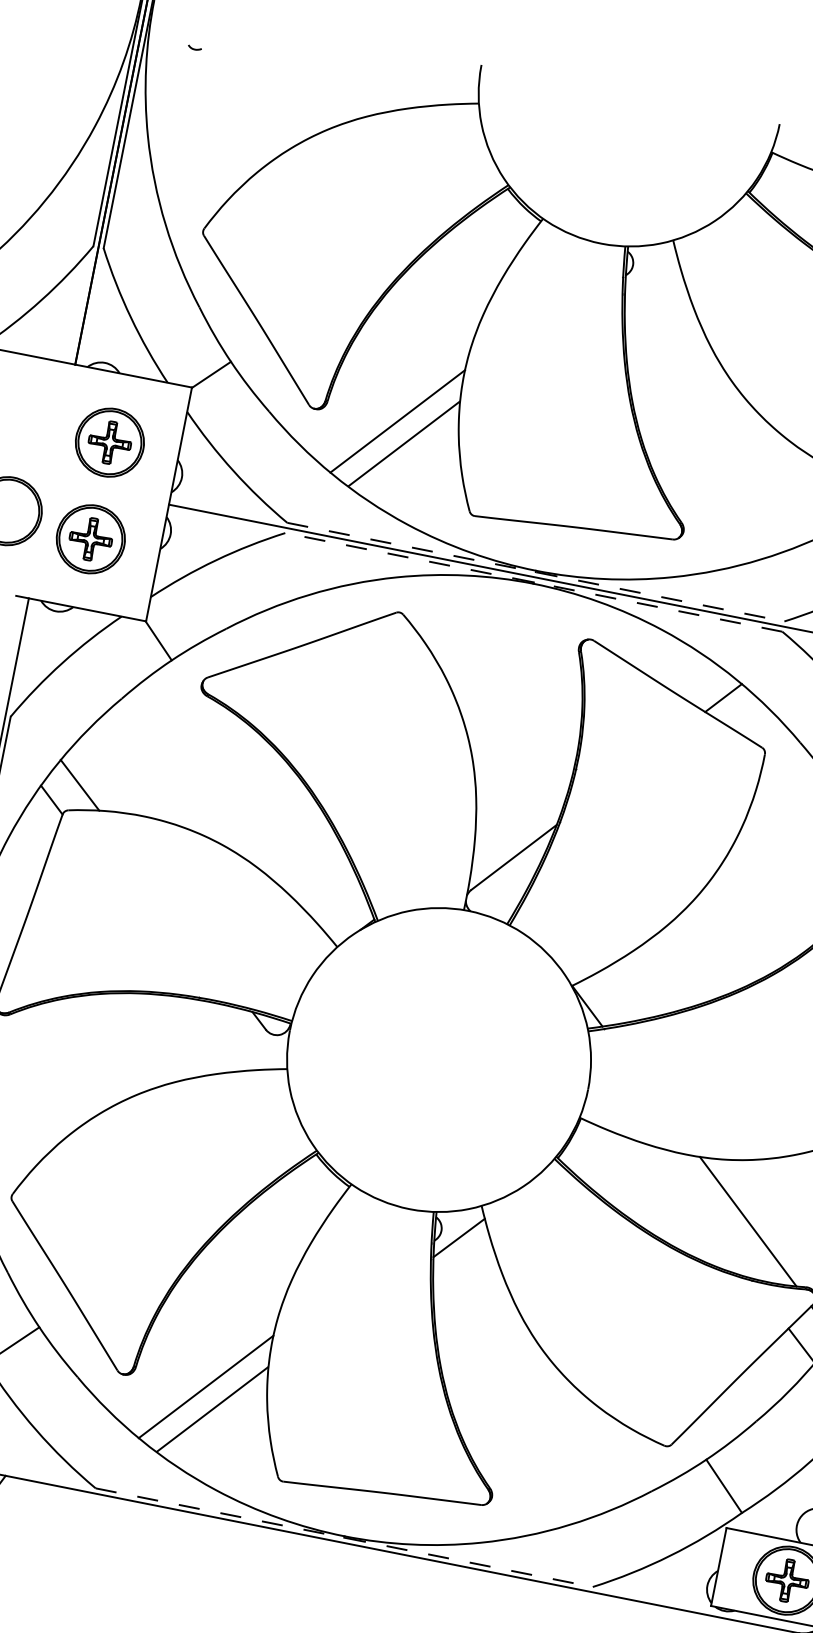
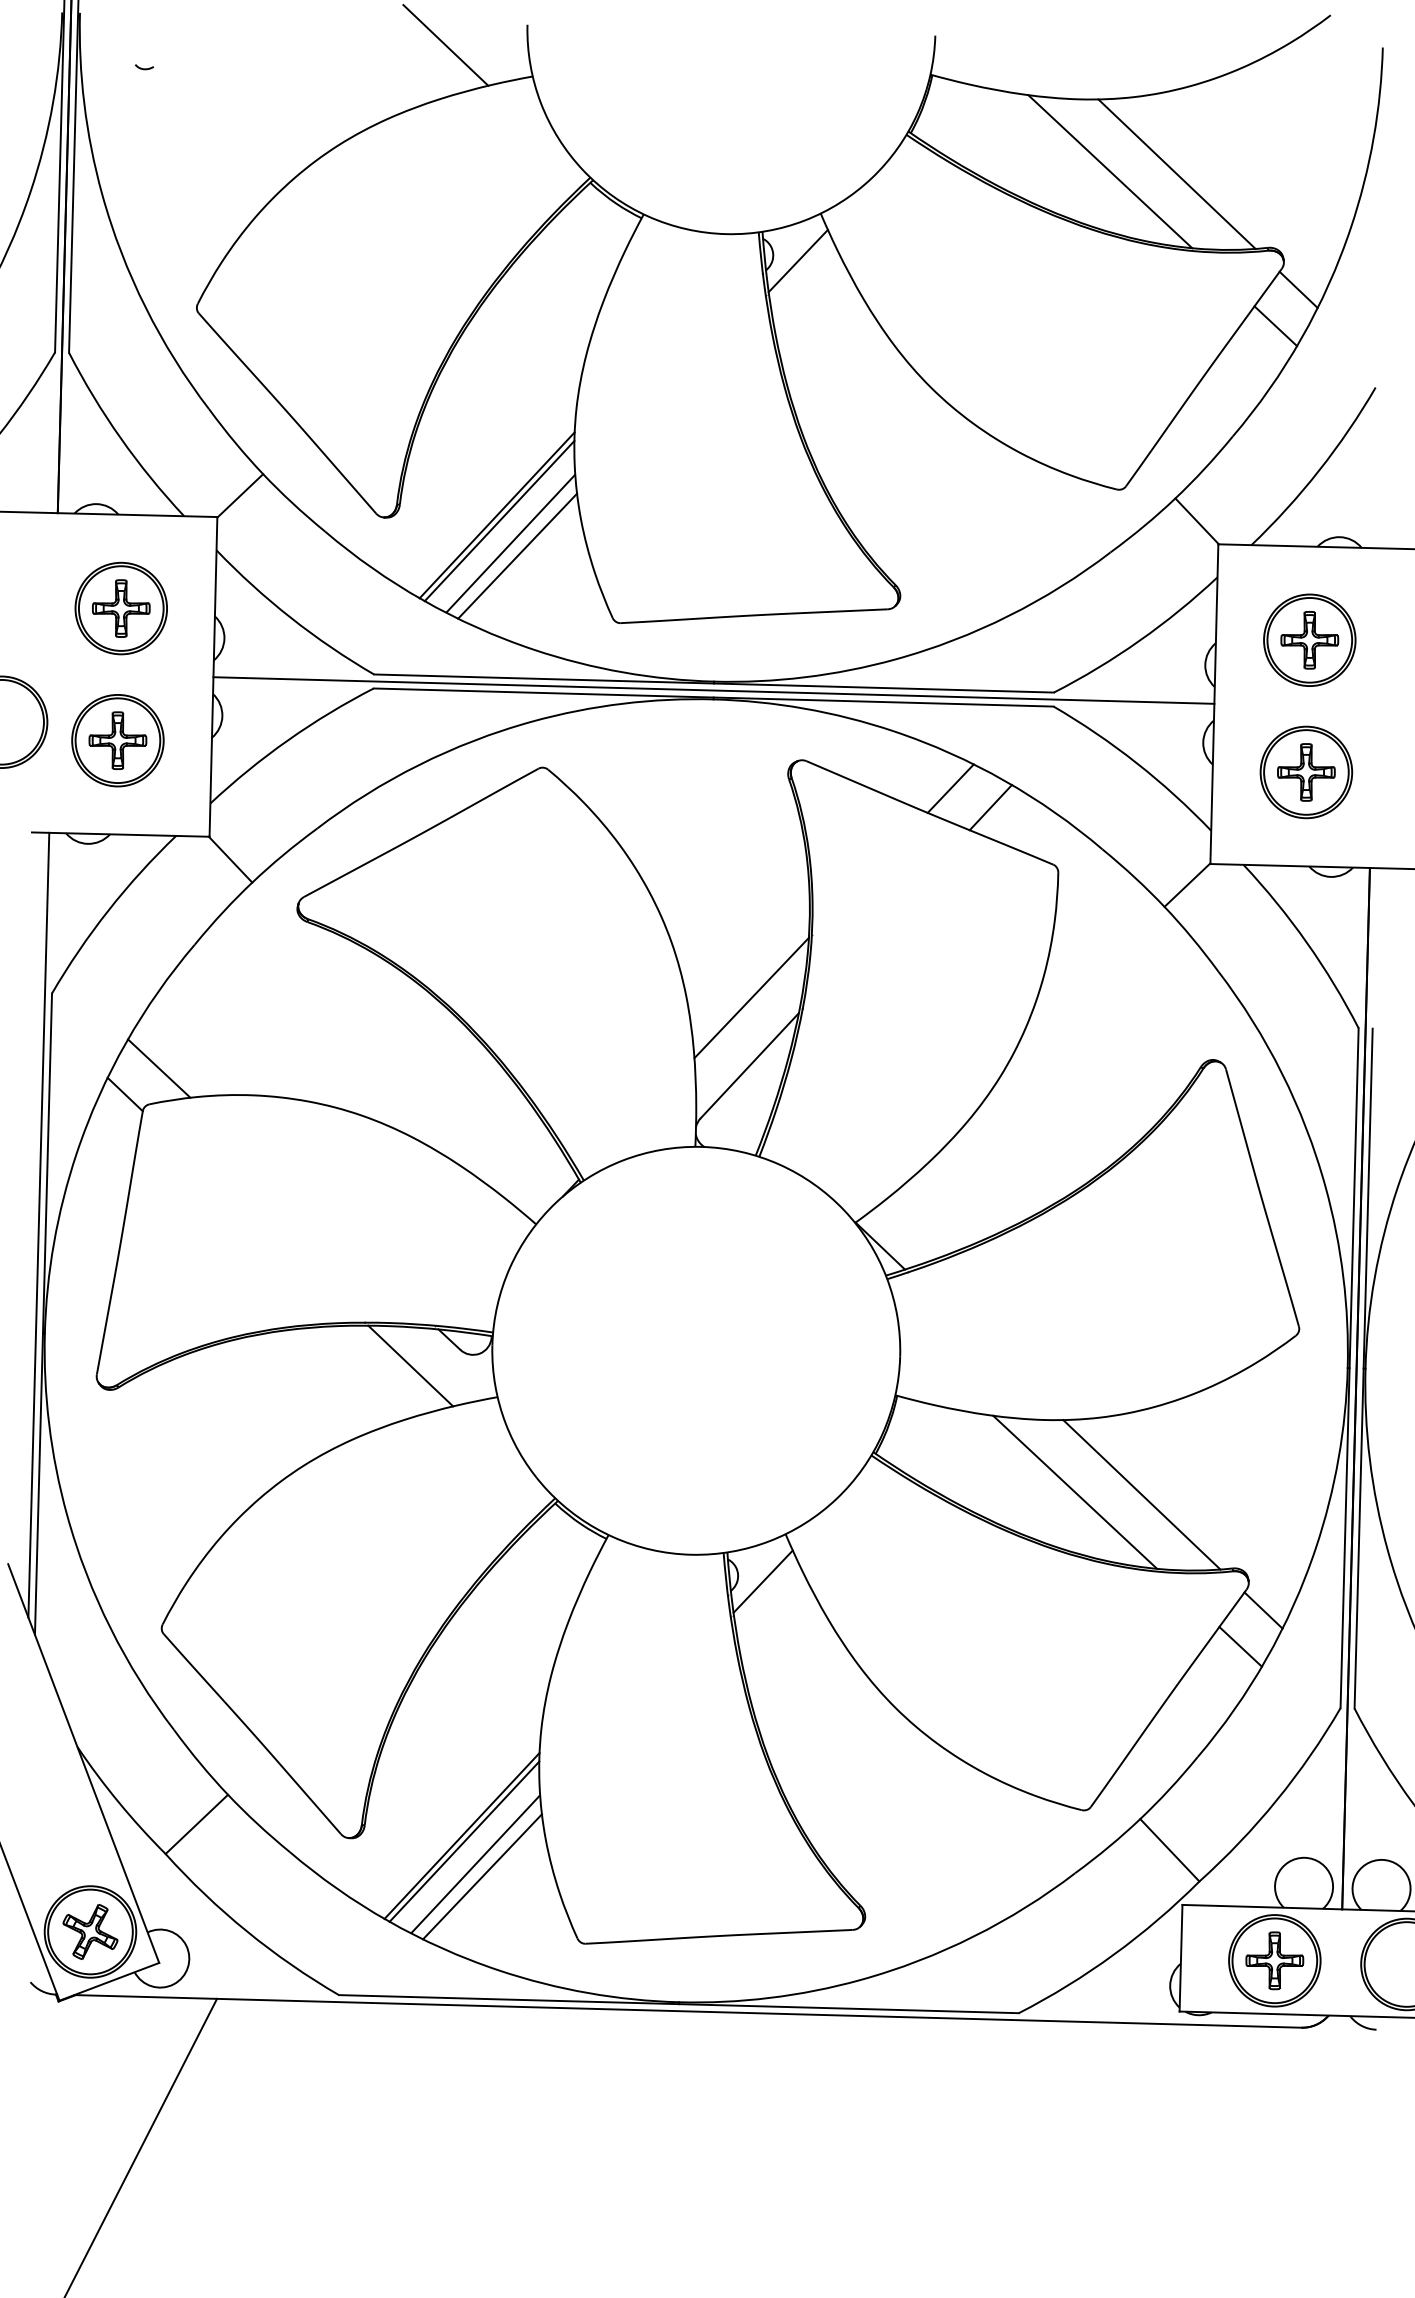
line: (418, 69) -> (445, 45), added
line: (650, 271) -> (797, 260), added
line: (398, 425) -> (499, 520), added
line: (407, 453) -> (517, 555), added
line: (536, 572) -> (714, 683), dashed -> solid
line: (533, 582) -> (713, 697), dashed -> solid
line: (696, 678) -> (950, 788), added
line: (523, 807) -> (751, 997), added
line: (227, 1034) -> (410, 1365), added
line: (699, 1210) -> (1075, 1491), added
line: (207, 1391) -> (464, 1841), added
line: (216, 1419) -> (482, 1876), added
line: (344, 1538) -> (679, 2004), dashed -> solid

